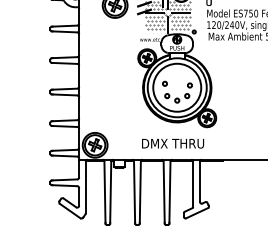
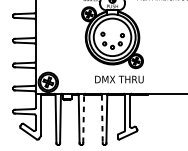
text: (173, 143) -> (119, 79), moved
line: (140, 192) -> (83, 119), solid -> dashed
line: (164, 192) -> (102, 119), solid -> dashed

